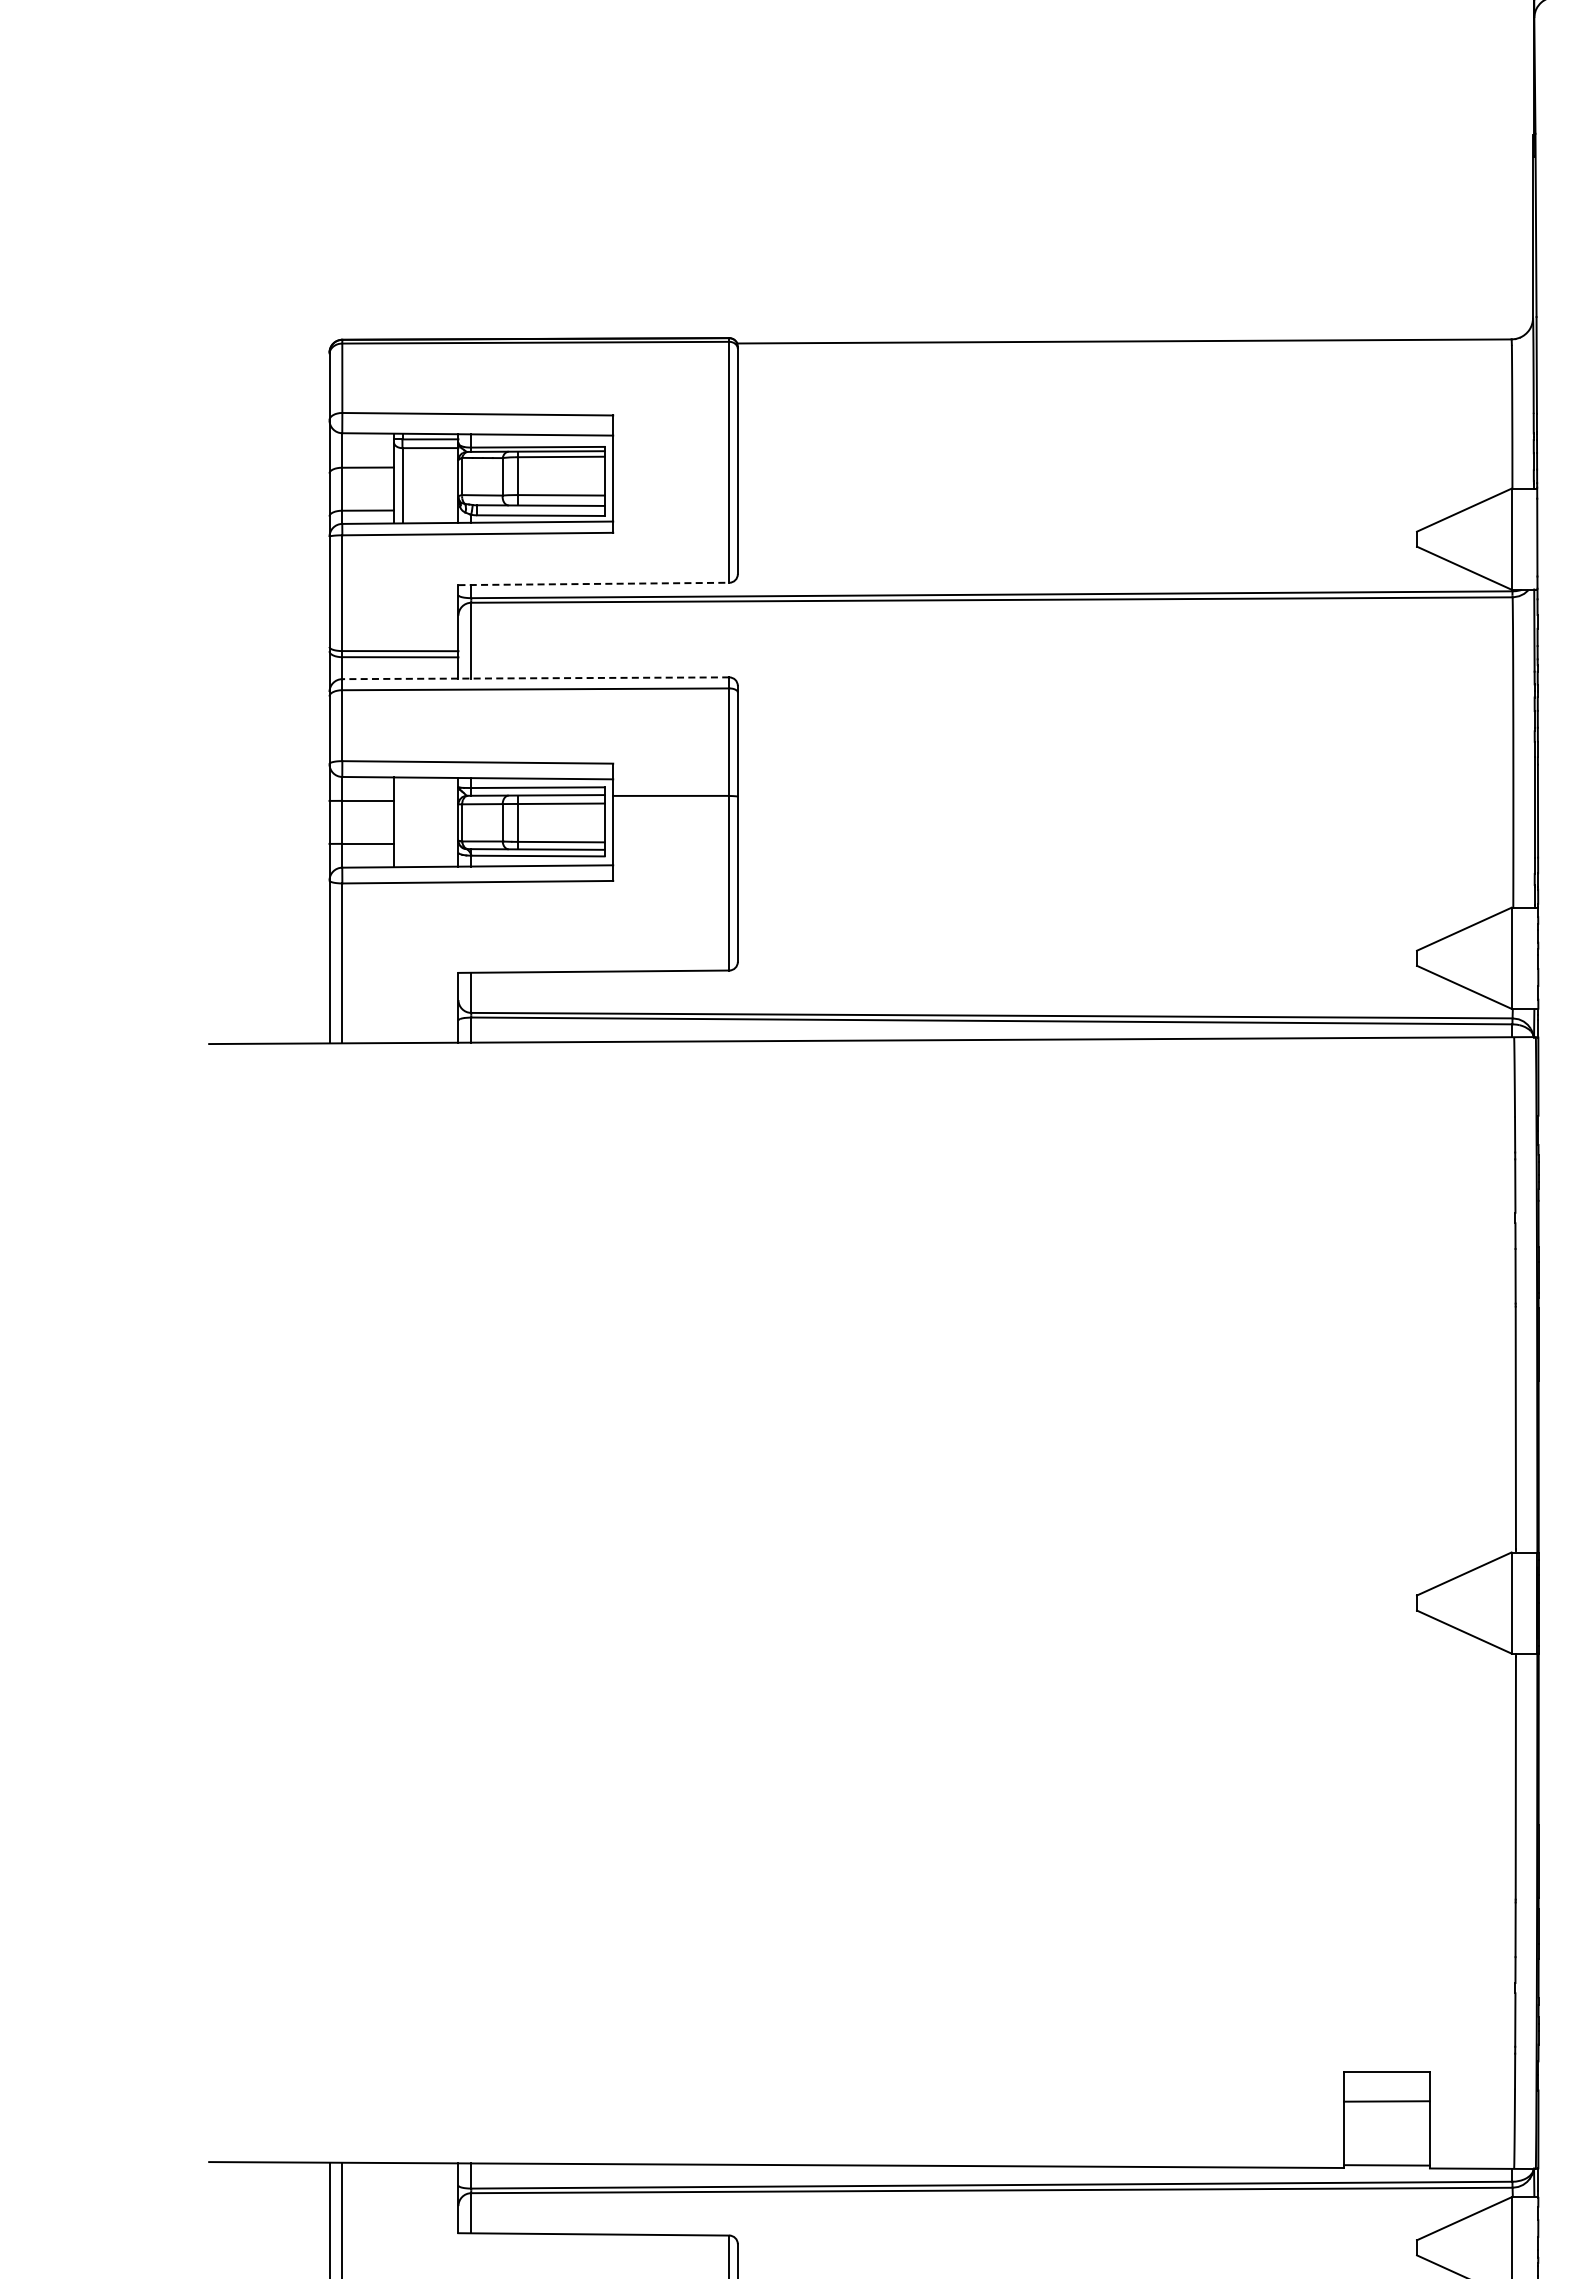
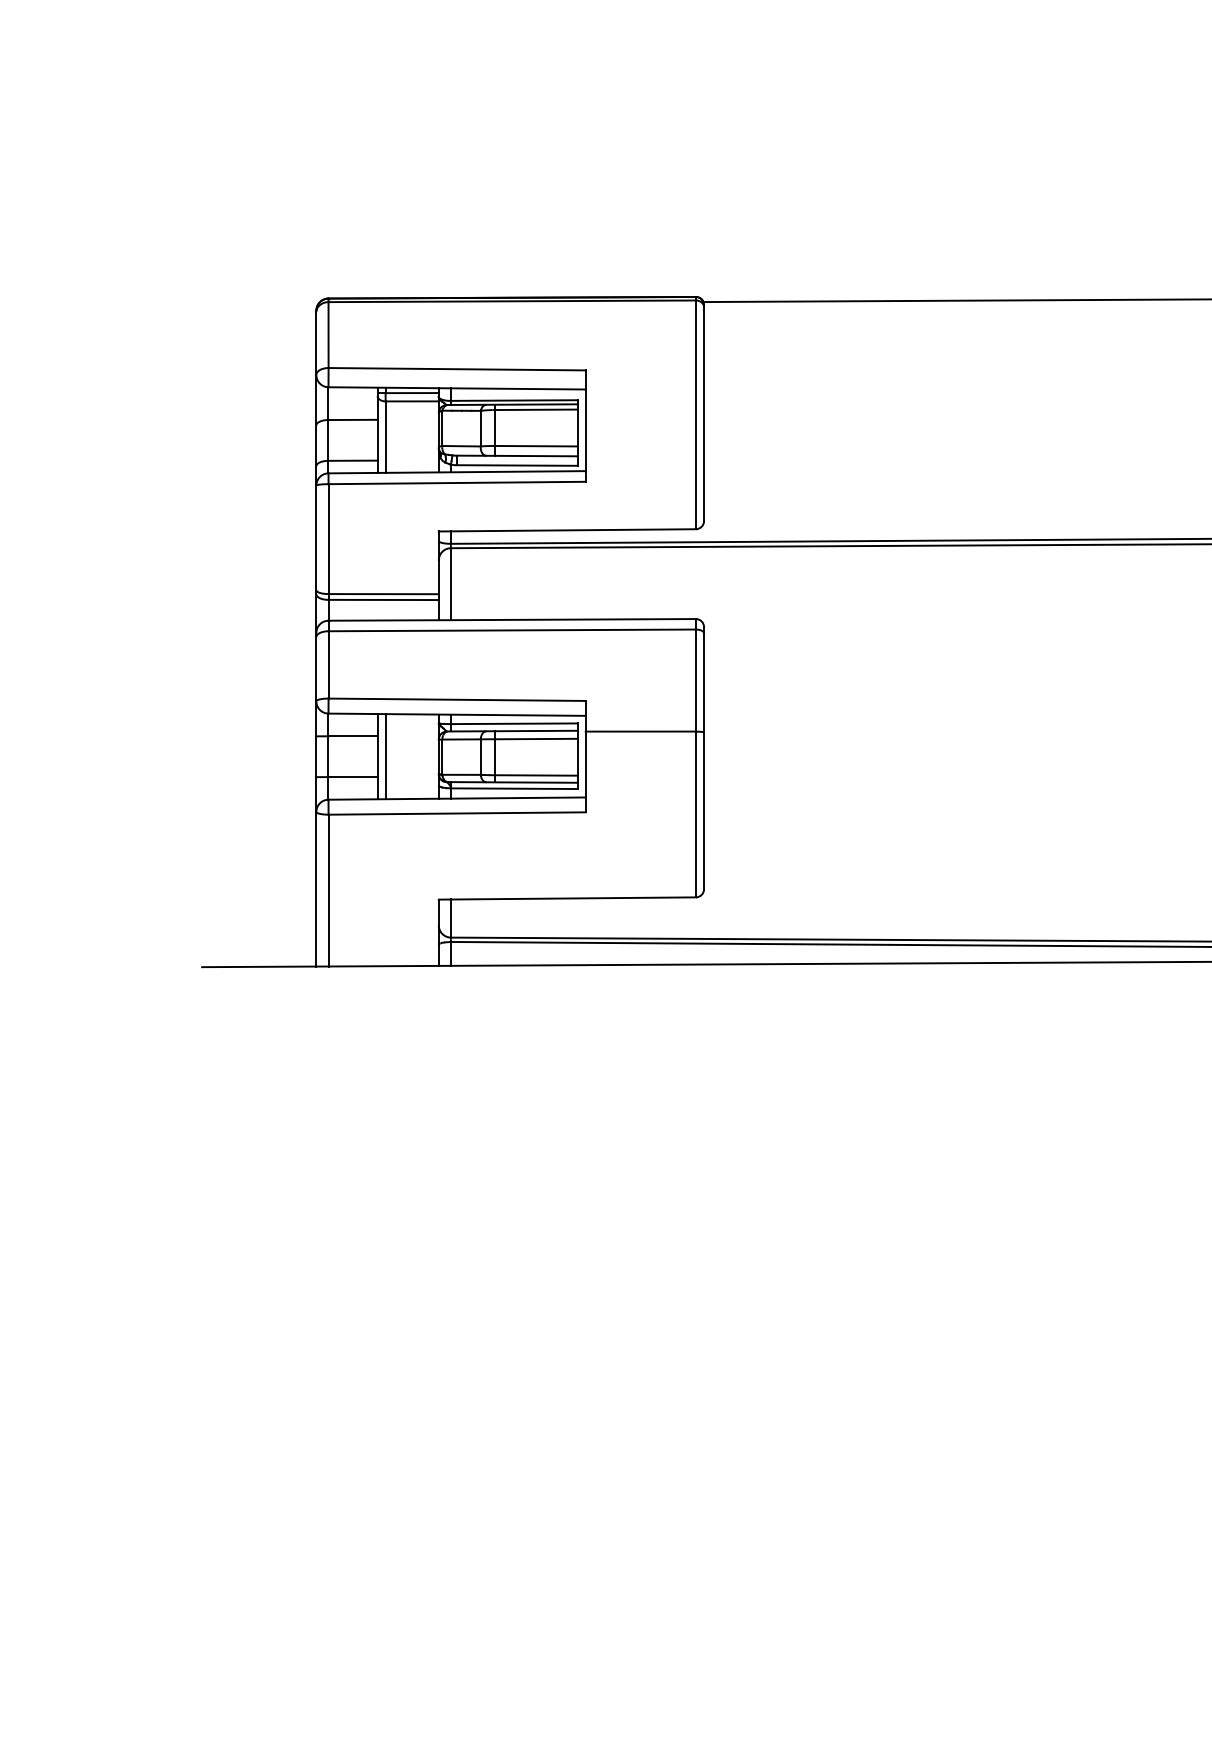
line: (594, 583) -> (567, 529), dashed -> solid
line: (535, 678) -> (511, 620), dashed -> solid
line: (402, 822) -> (385, 756), added

